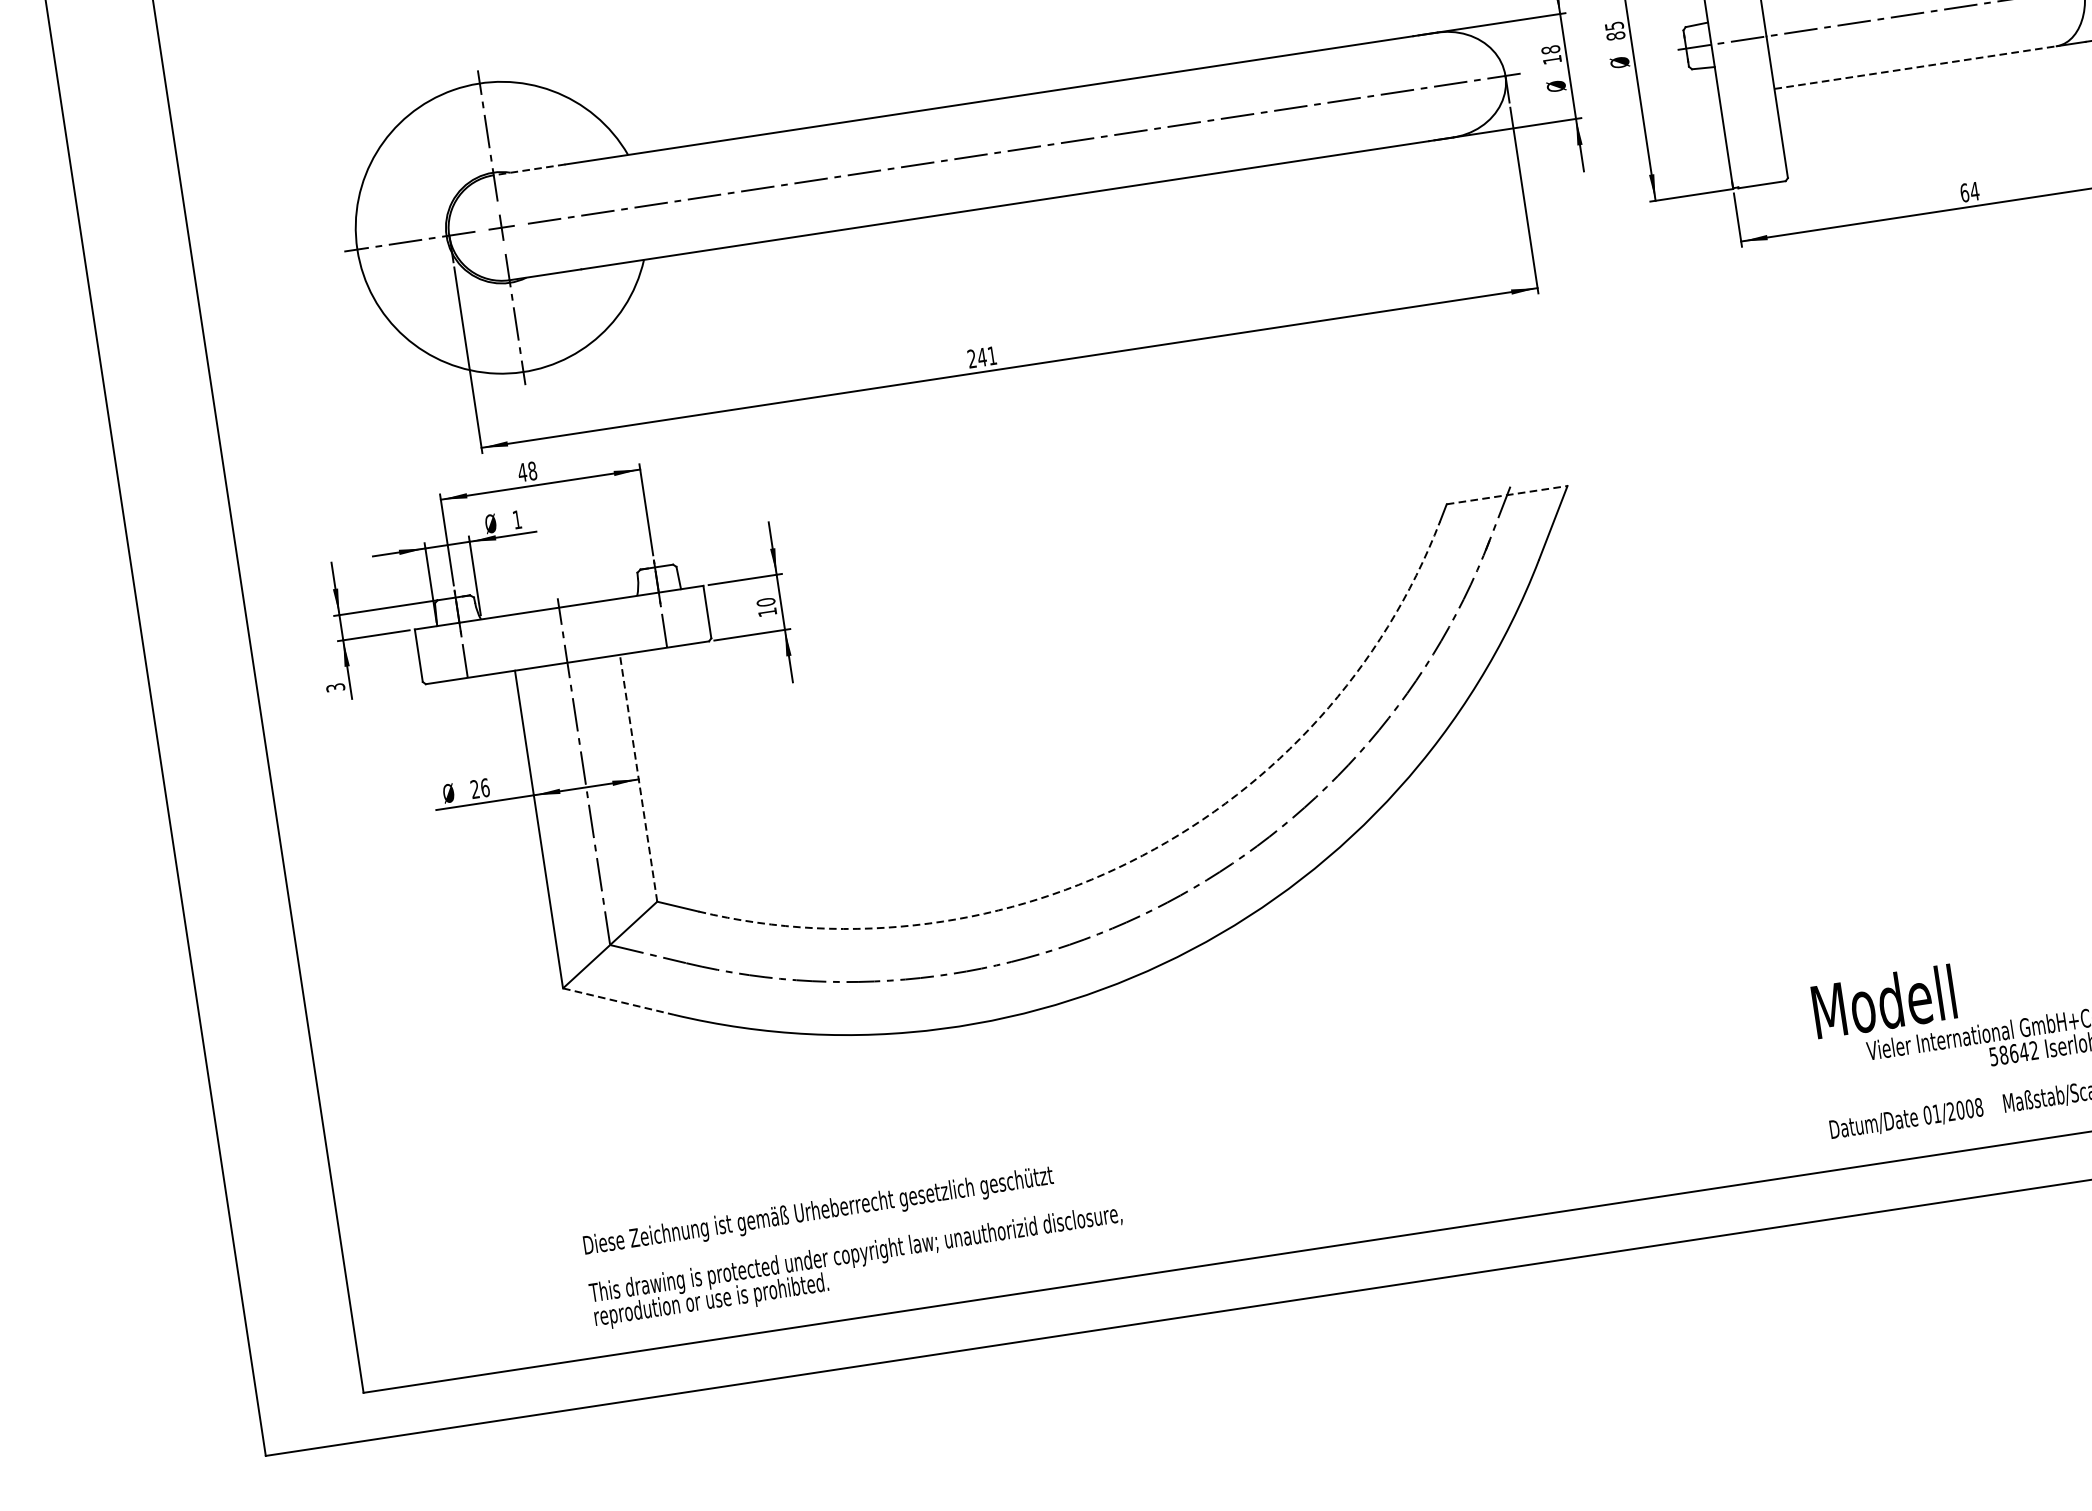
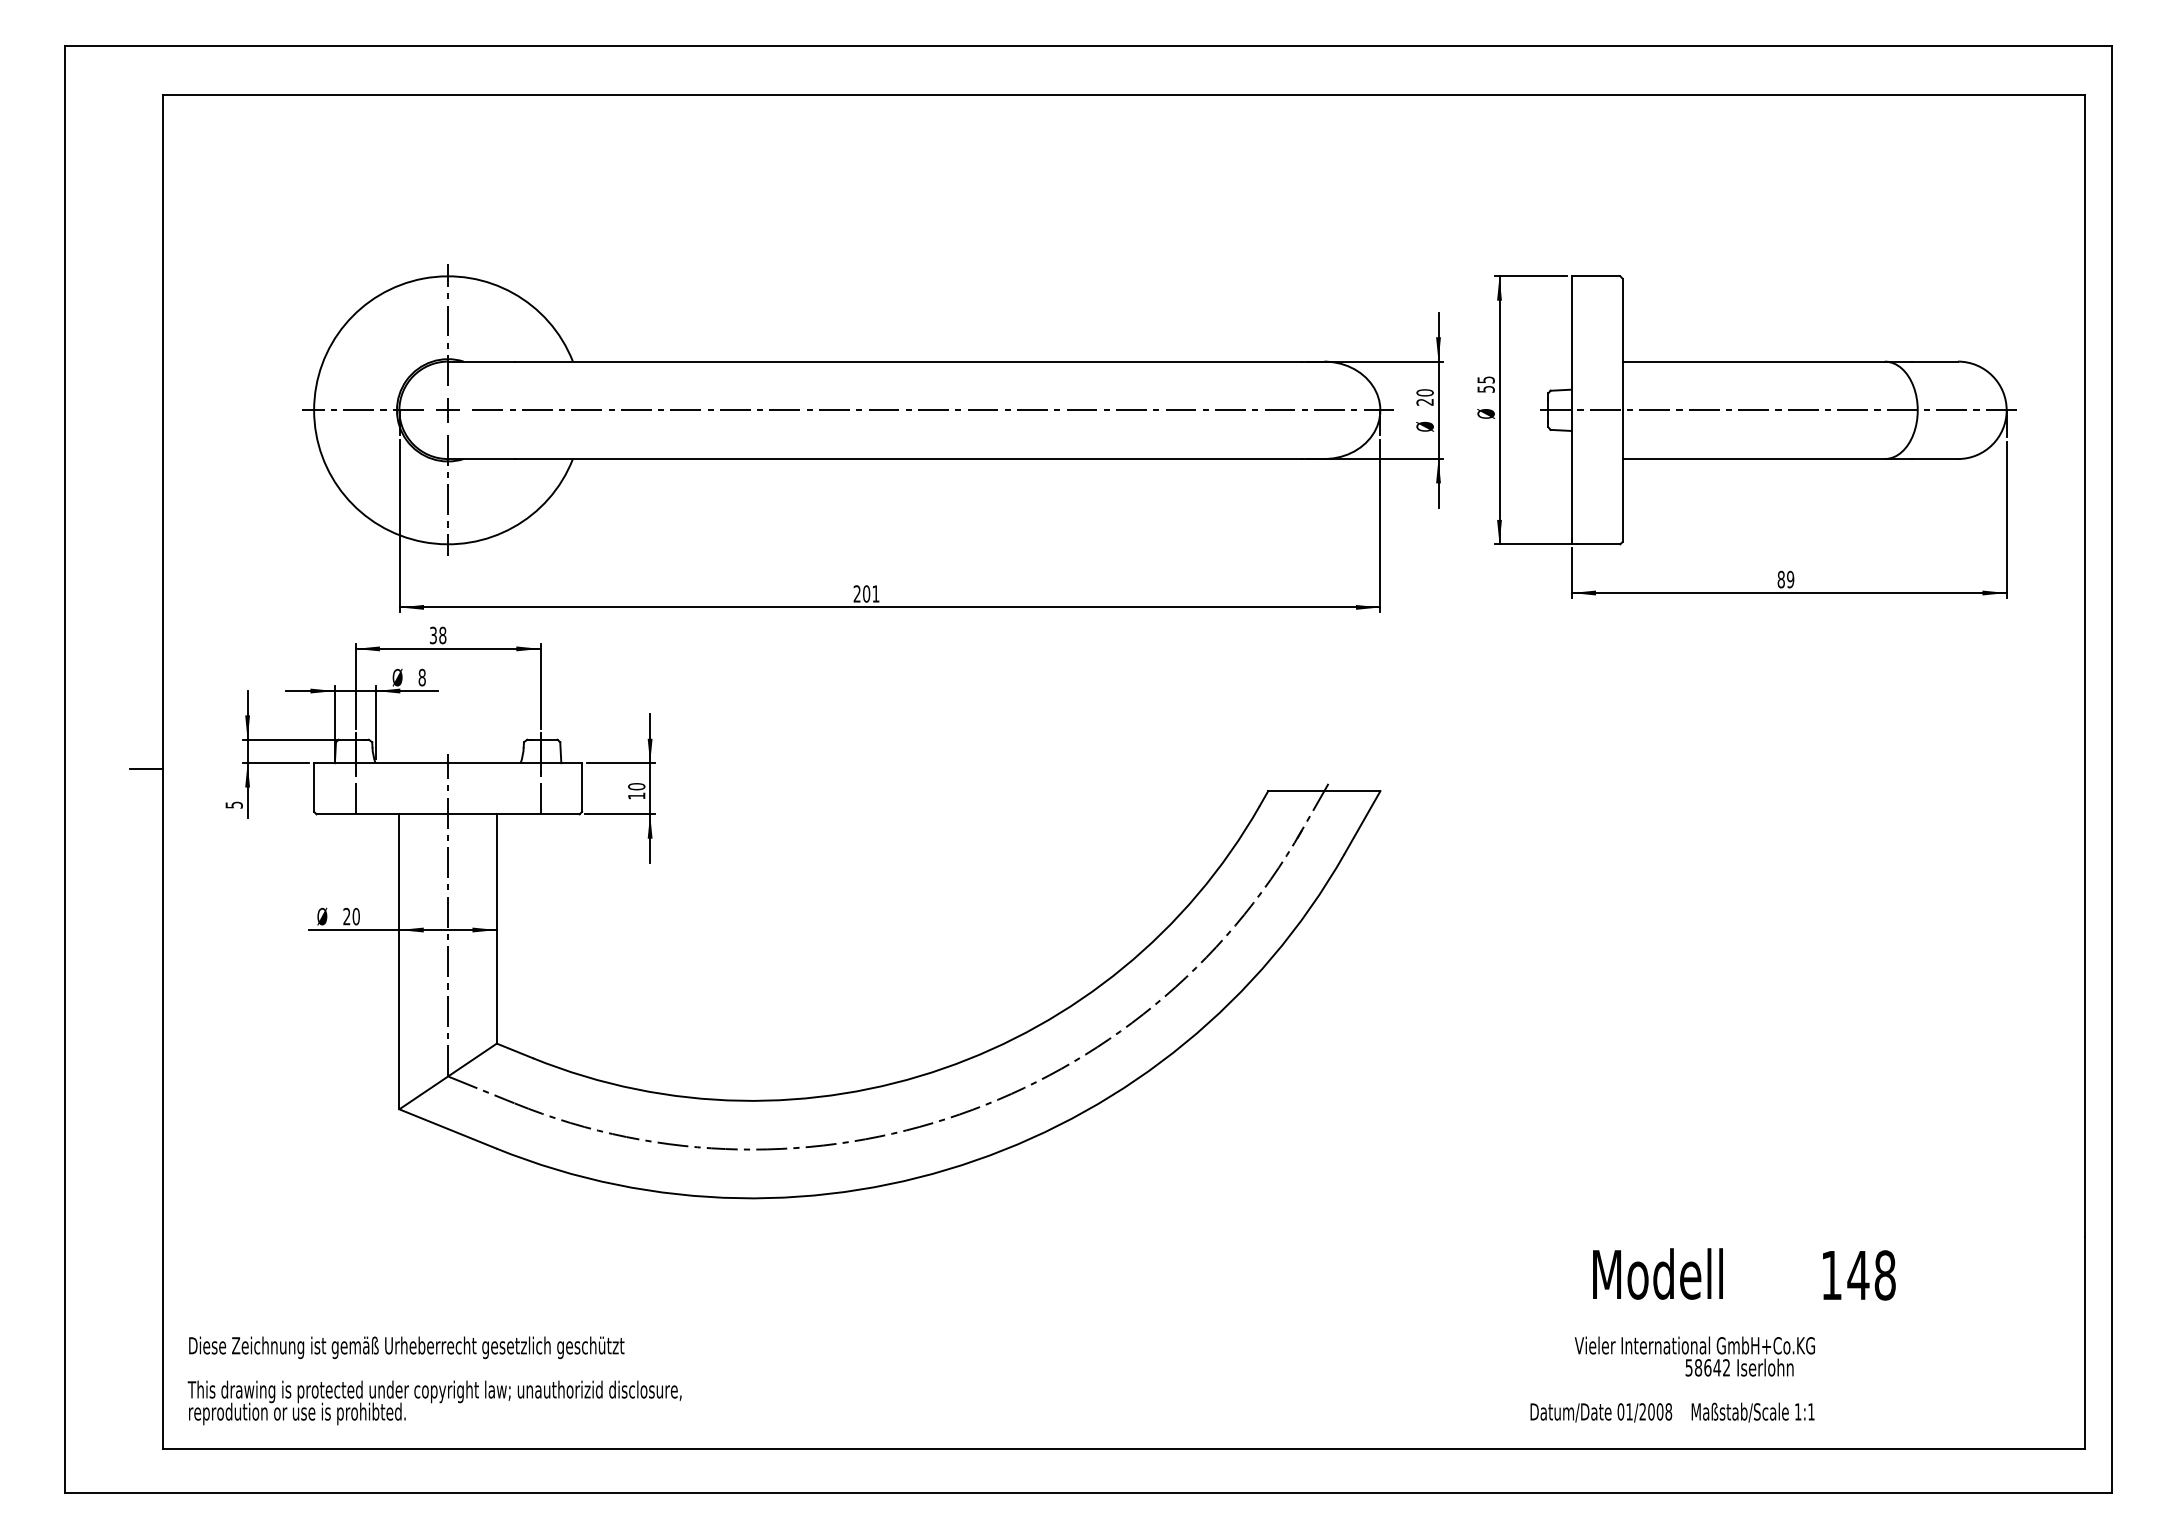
text: (1615, 35) -> (1485, 388), 85 -> 55
text: (1550, 54) -> (1424, 397), 18 -> 20
line: (1916, 67) -> (1754, 459), dashed -> solid
line: (528, 169) -> (480, 361), dashed -> solid
text: (1969, 192) -> (1785, 579), 64 -> 89
text: (982, 356) -> (866, 593), 241 -> 201
text: (522, 472) -> (433, 635), 48 -> 38
line: (1507, 495) -> (1324, 791), dashed -> solid
text: (516, 519) -> (421, 677), 1 -> 8
line: (235, 663) -> (146, 769), added
text: (334, 687) -> (233, 804), 3 -> 5
line: (638, 777) -> (496, 928), dashed -> solid
text: (484, 787) -> (355, 916), 26 -> 20
arc: (1142, 855) -> (943, 1068), dashed -> solid
text: (1883, 1001) -> (1657, 1273), moved
line: (619, 1002) -> (448, 1129), dashed -> solid
text: (853, 1243) -> (434, 1380), moved

